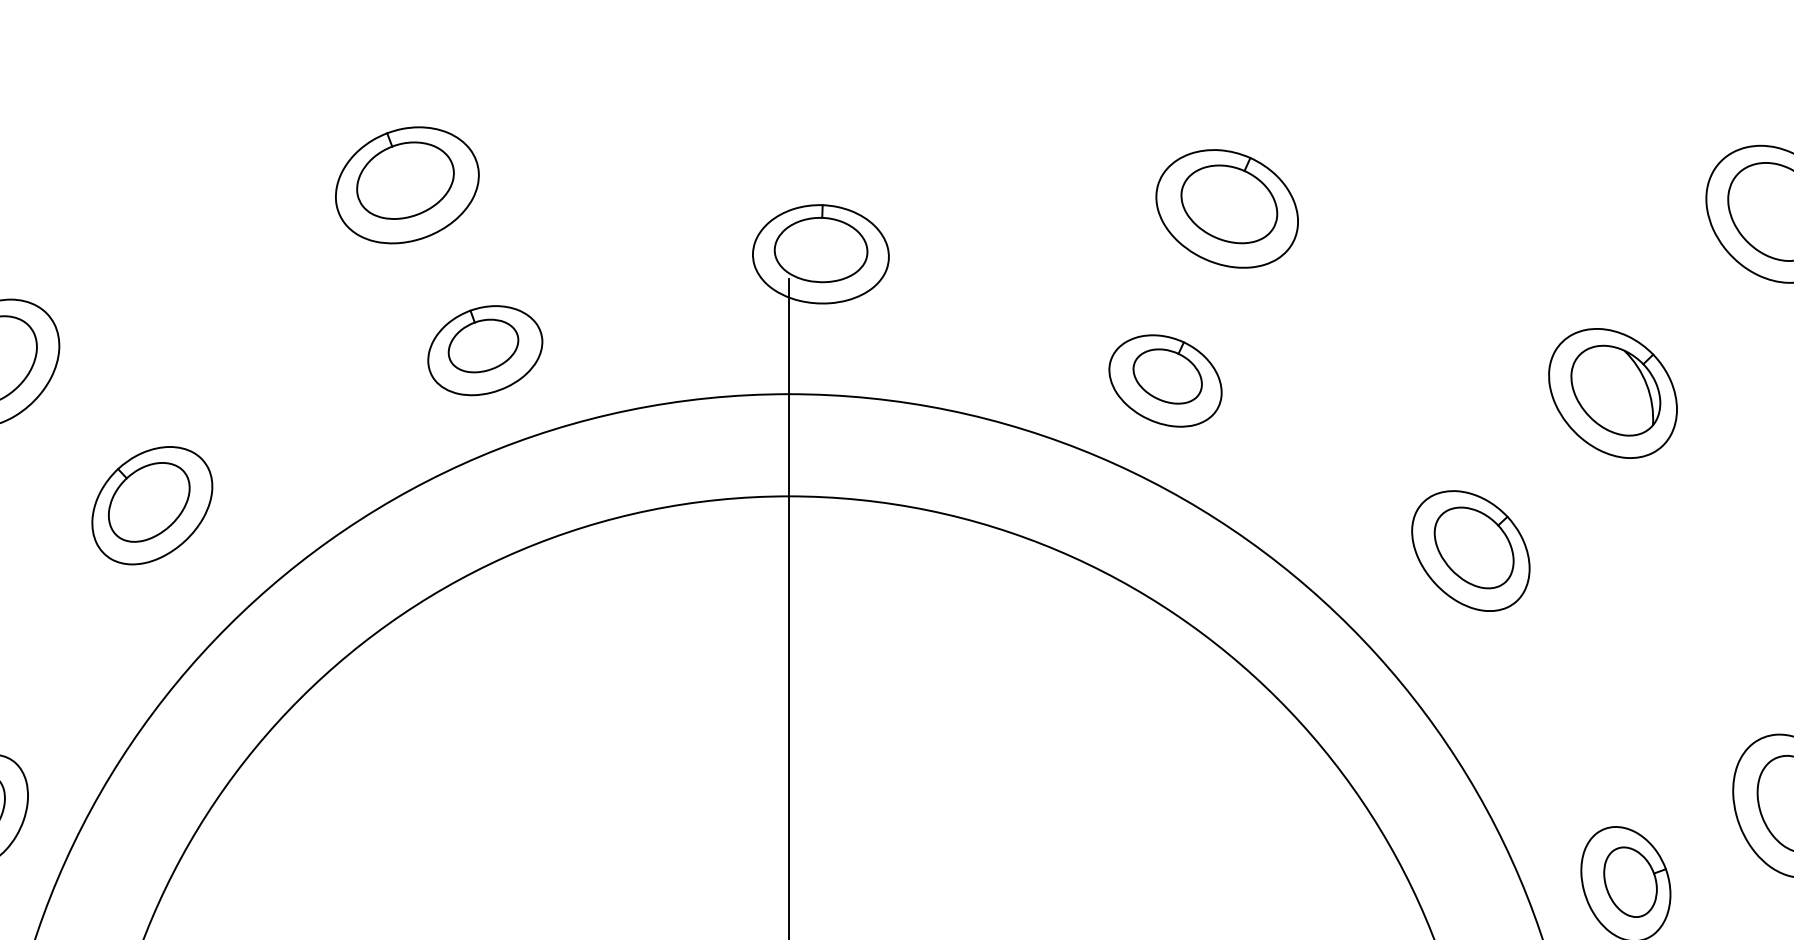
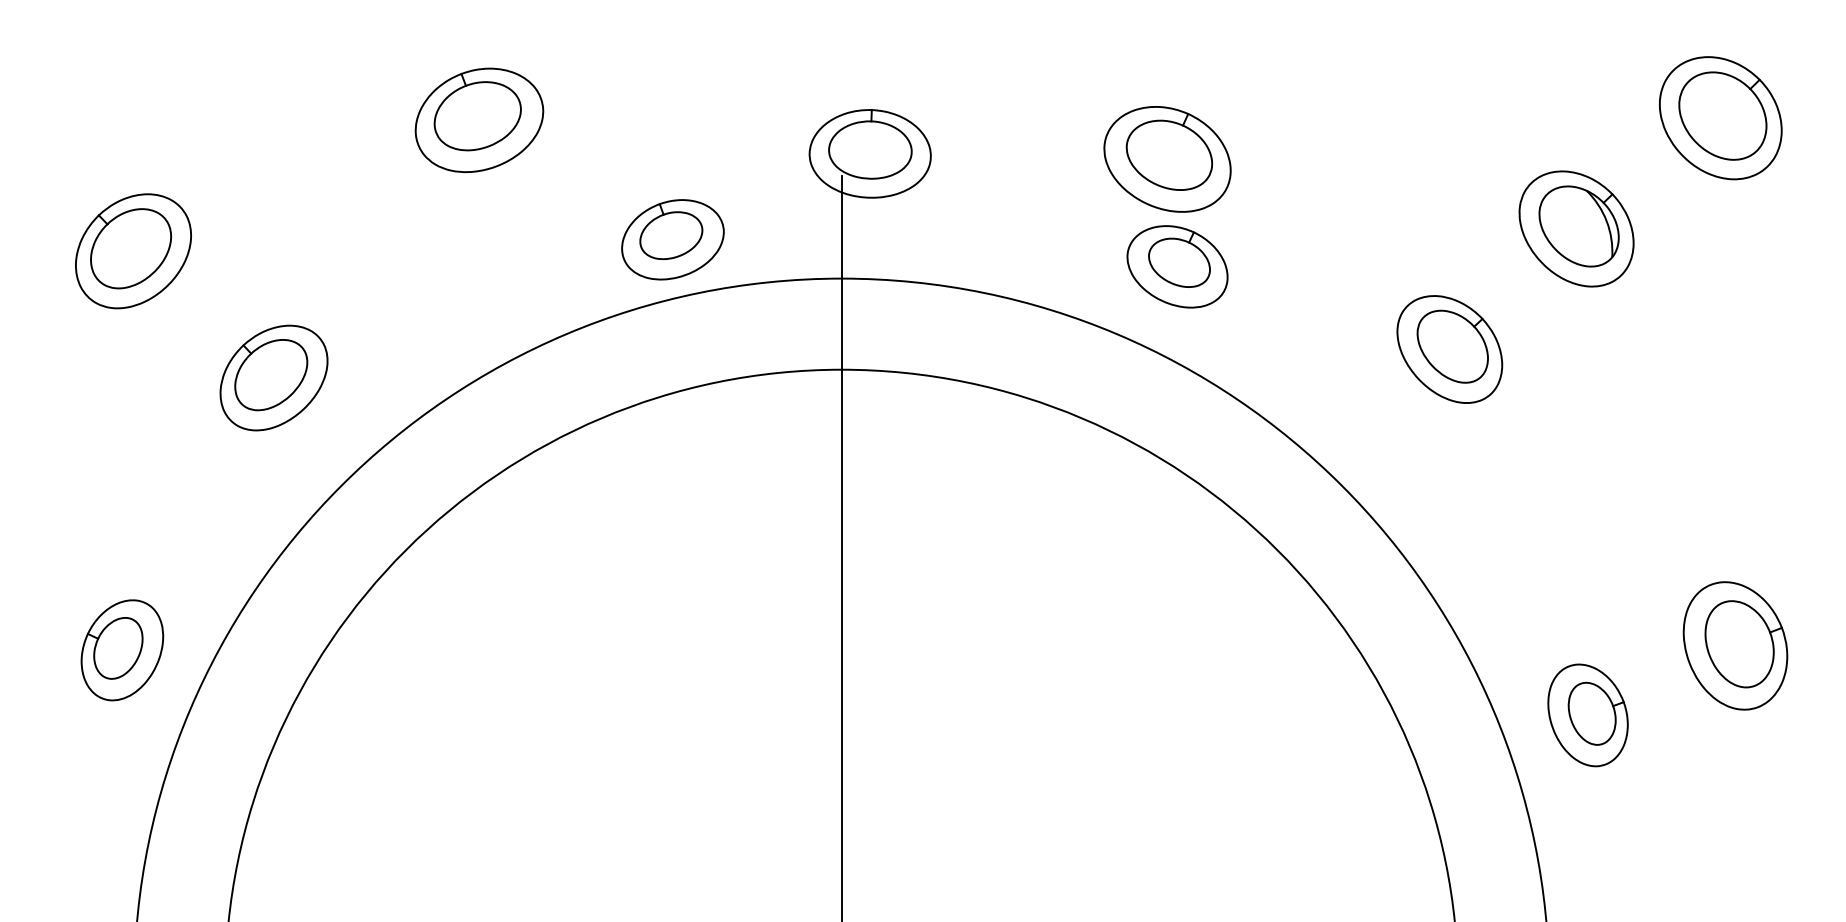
part: (407, 185) -> (479, 120), moved
part: (1227, 209) -> (1167, 159), moved
part: (484, 350) -> (672, 239), moved
part: (1612, 392) -> (1576, 228), moved
part: (1470, 551) -> (1449, 349), moved

